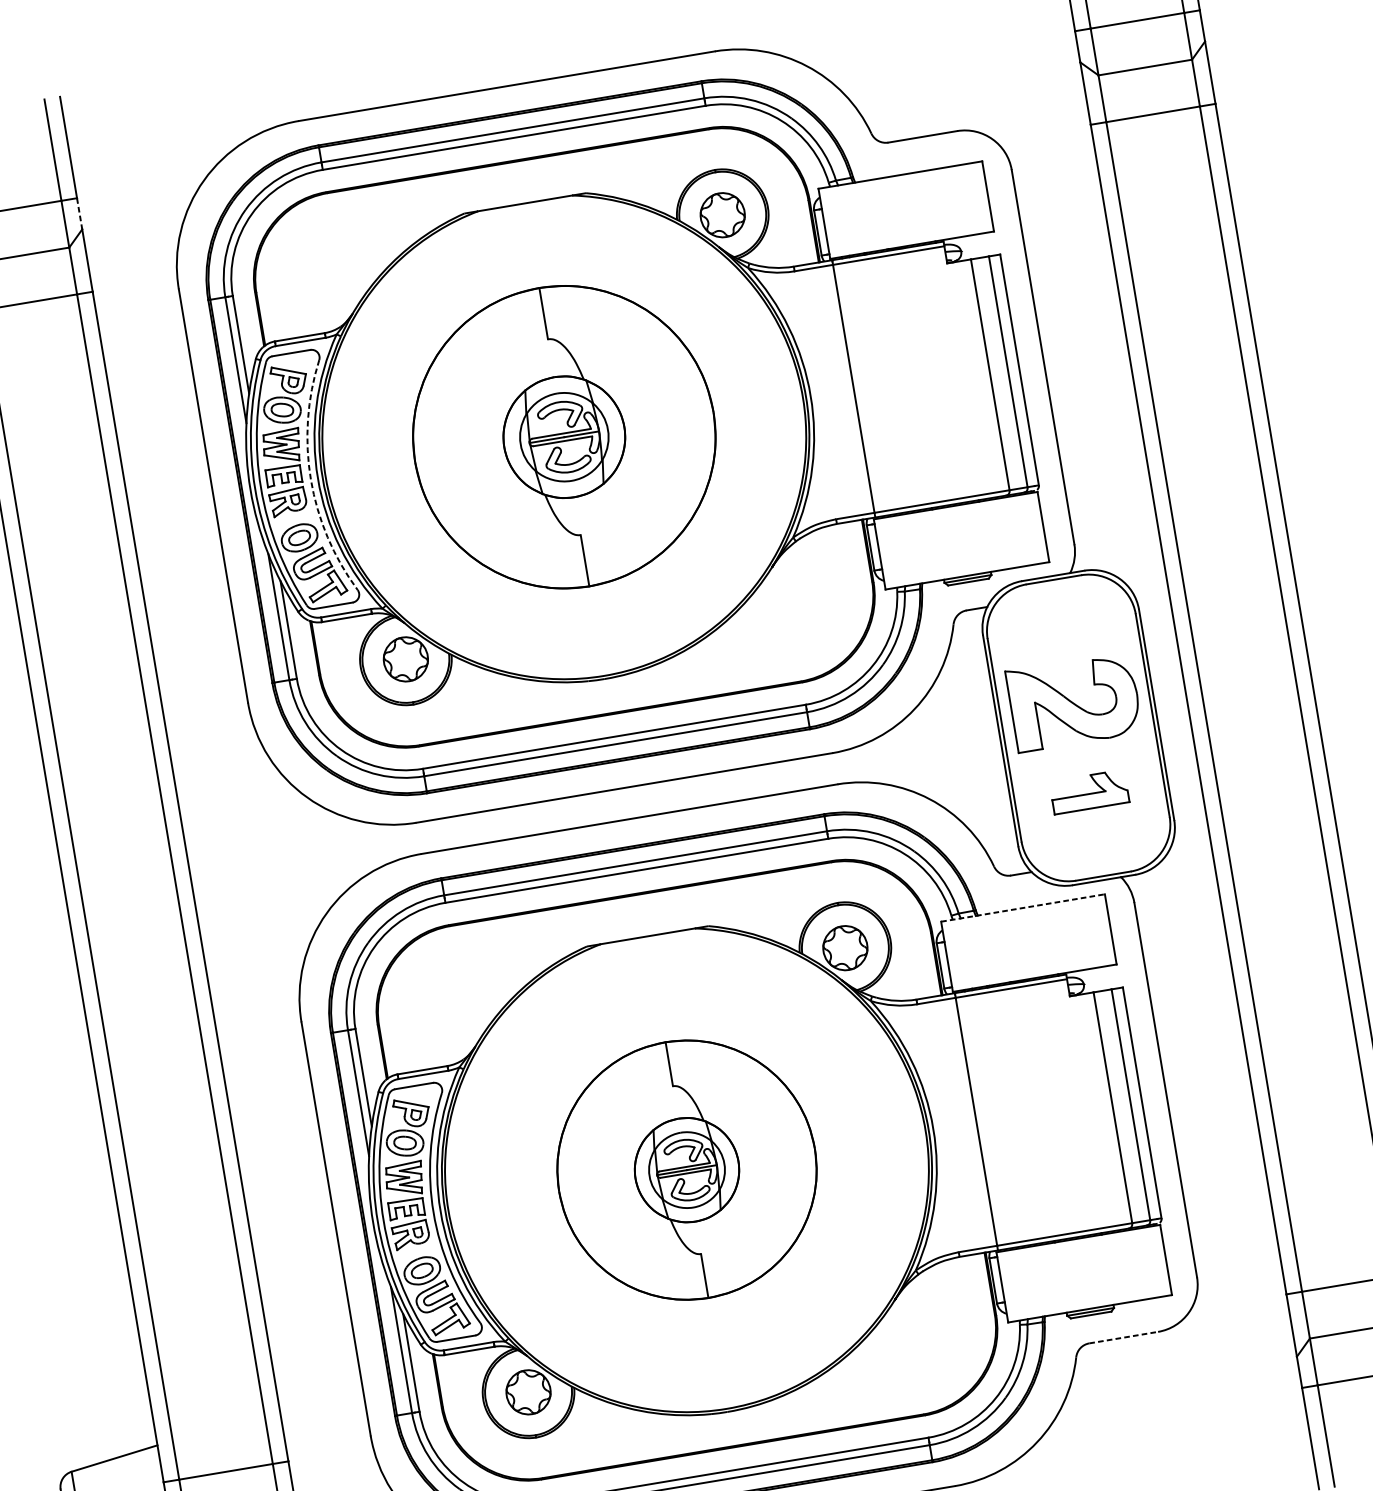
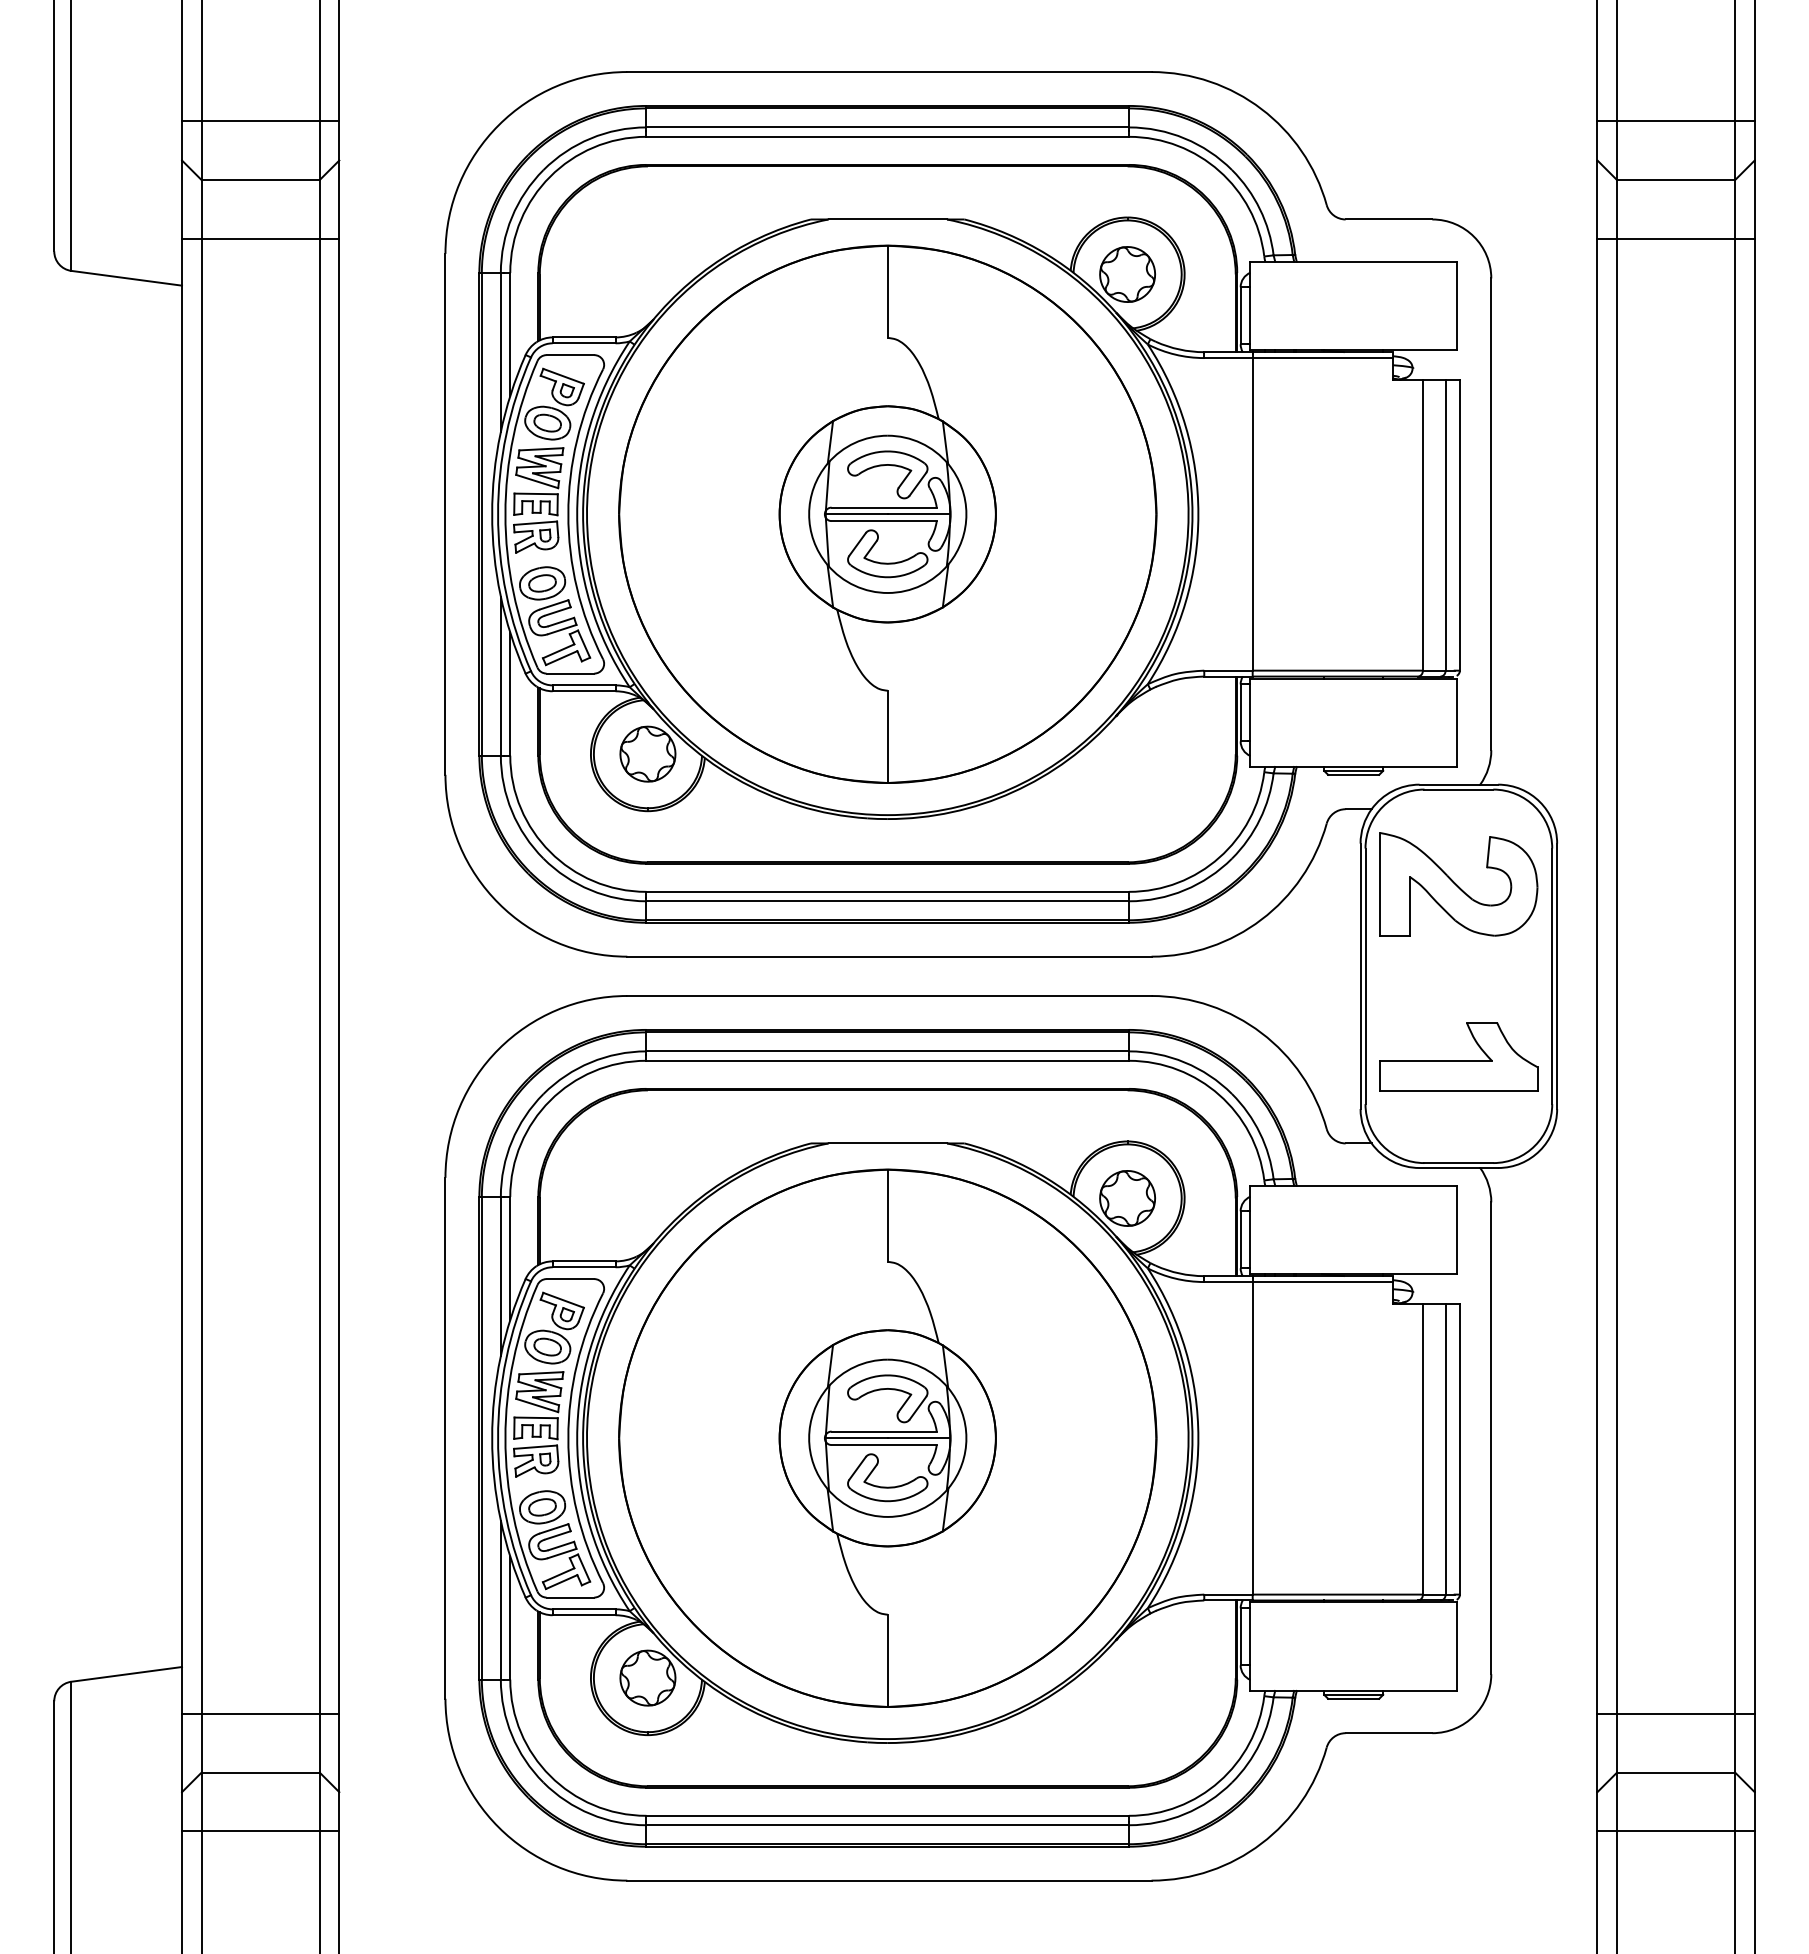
line: (79, 213) -> (339, 140), dashed -> solid
part: (563, 436) -> (887, 513), size x1.43
arc: (311, 479) -> (568, 514), dashed -> solid
part: (1074, 701) -> (1458, 884), moved
part: (1089, 791) -> (1458, 1056), size x1.67
line: (1023, 907) -> (1354, 1185), dashed -> solid
part: (686, 1169) -> (887, 1437), size x1.67
line: (1124, 1337) -> (1389, 1733), dashed -> solid

